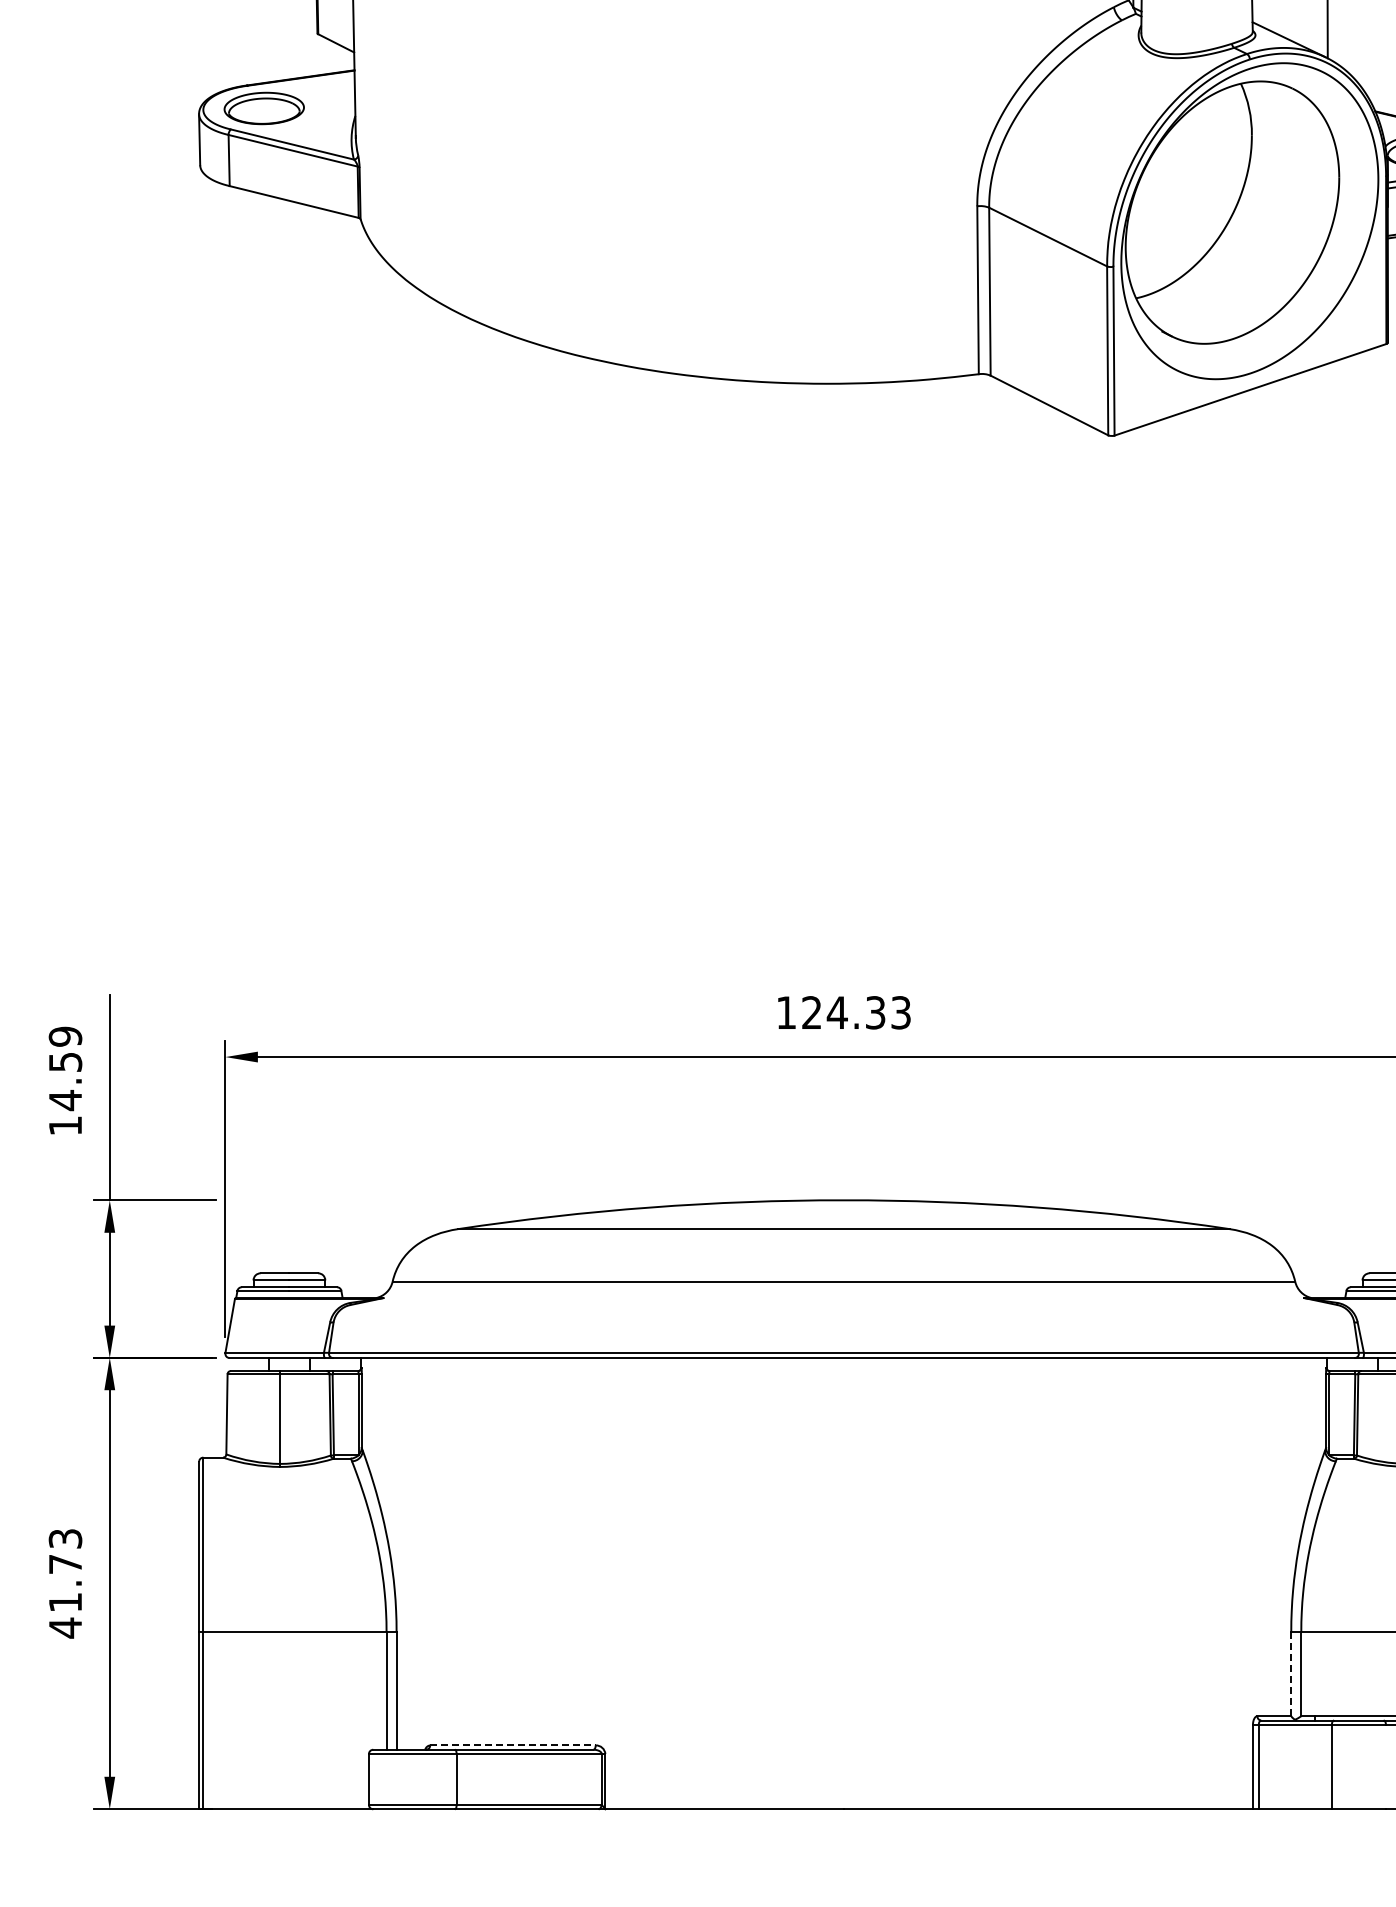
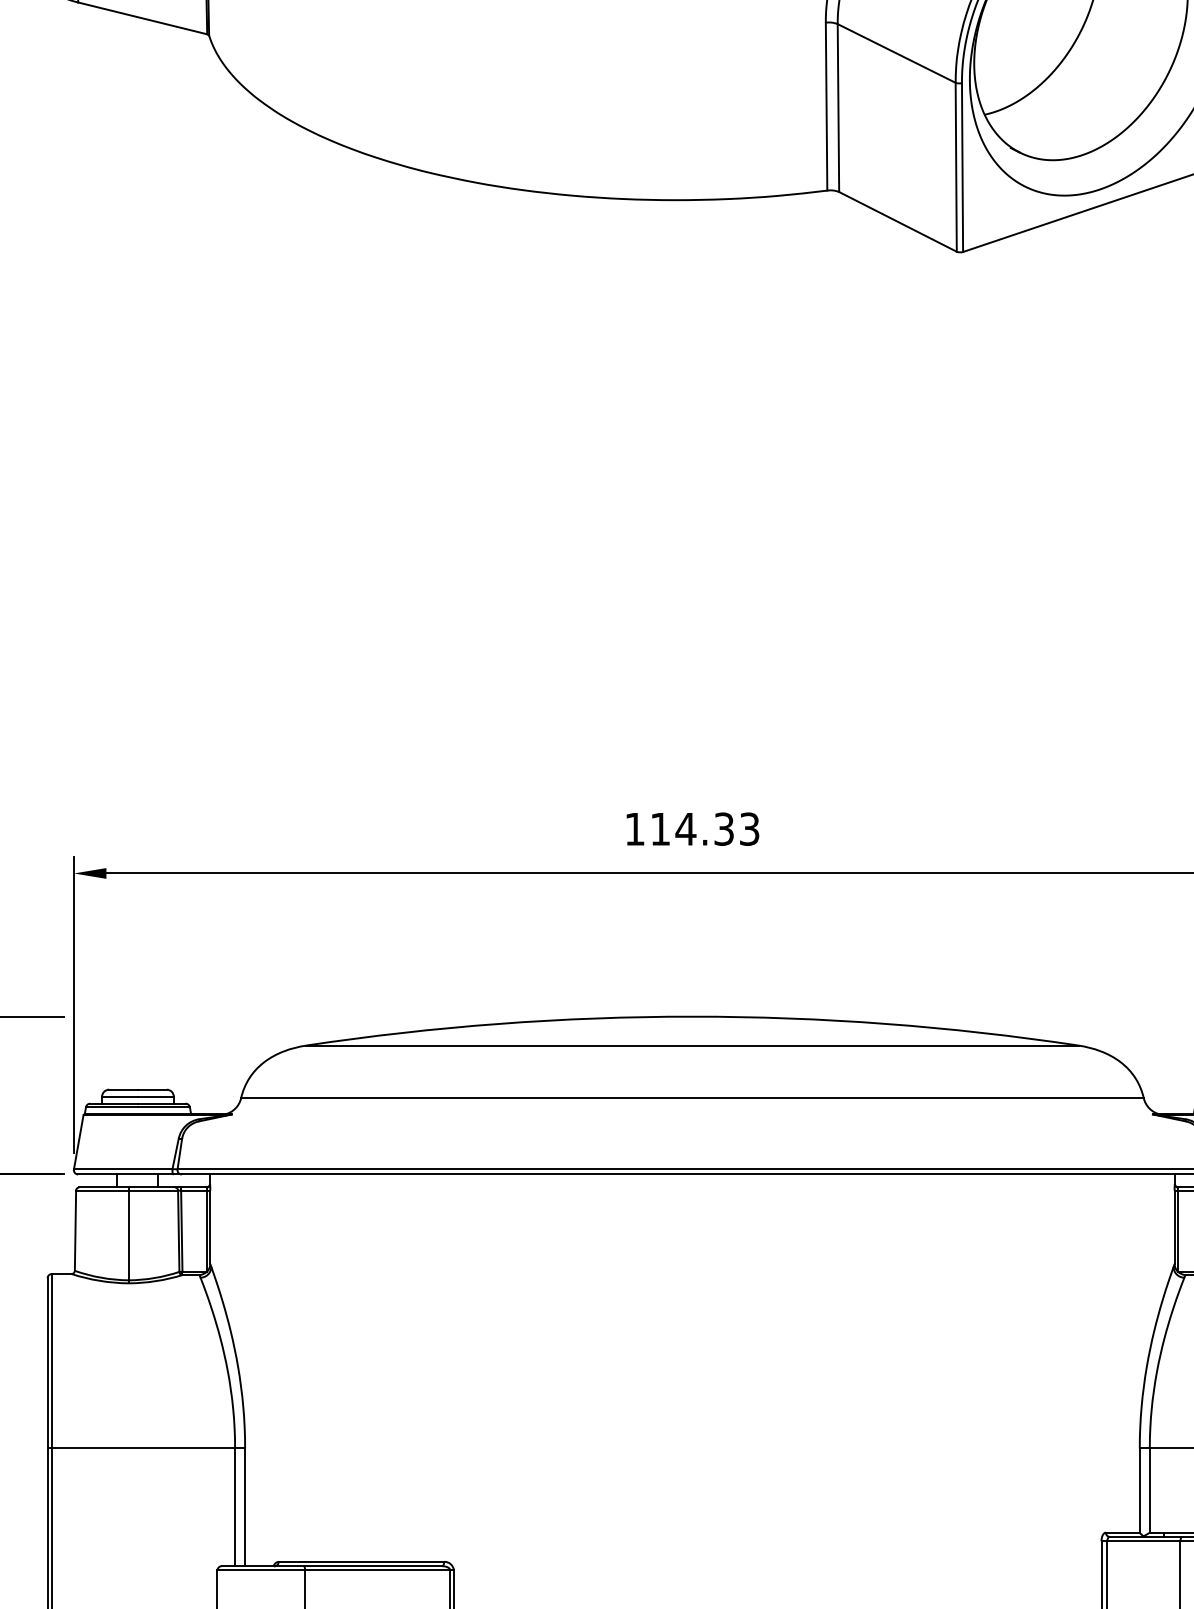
text: (811, 1012) -> (660, 828), 124.33 -> 114.33
line: (1291, 1674) -> (1140, 1490), dashed -> solid
line: (512, 1745) -> (361, 1561), dashed -> solid

